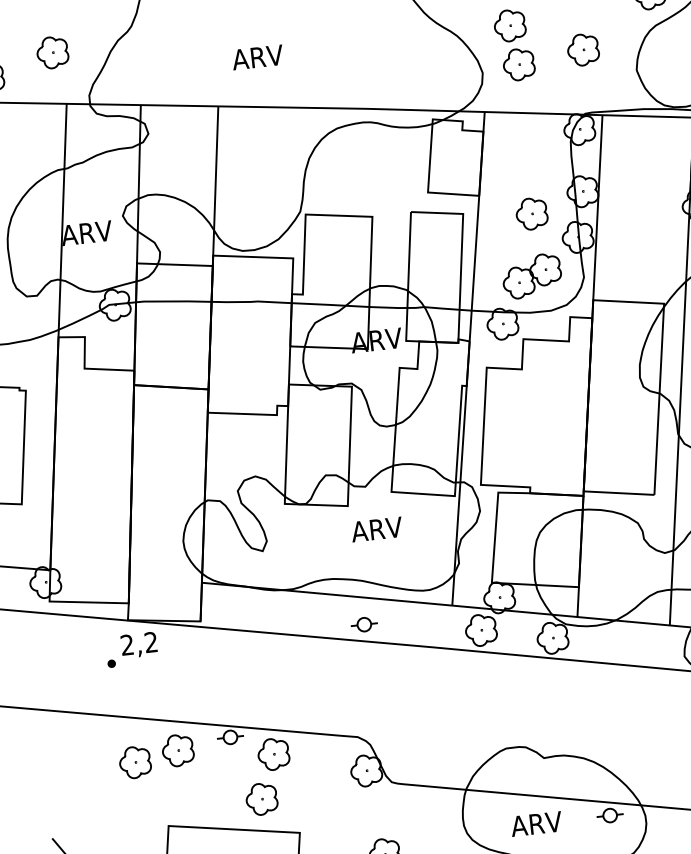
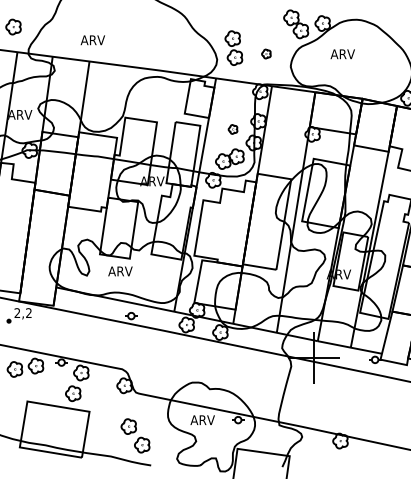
part: (583, 48) -> (266, 53), size x0.6
text: (256, 57) -> (92, 40), moved
part: (530, 214) -> (232, 129), size x0.6
text: (377, 529) -> (120, 271), moved

